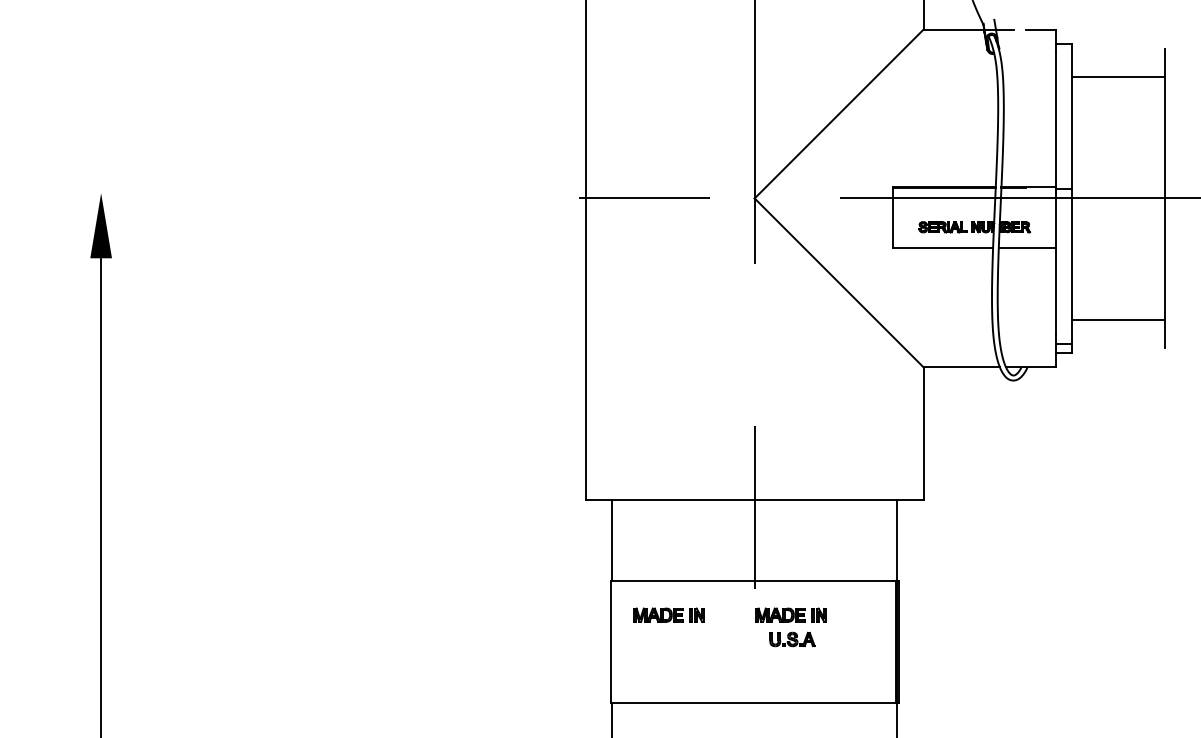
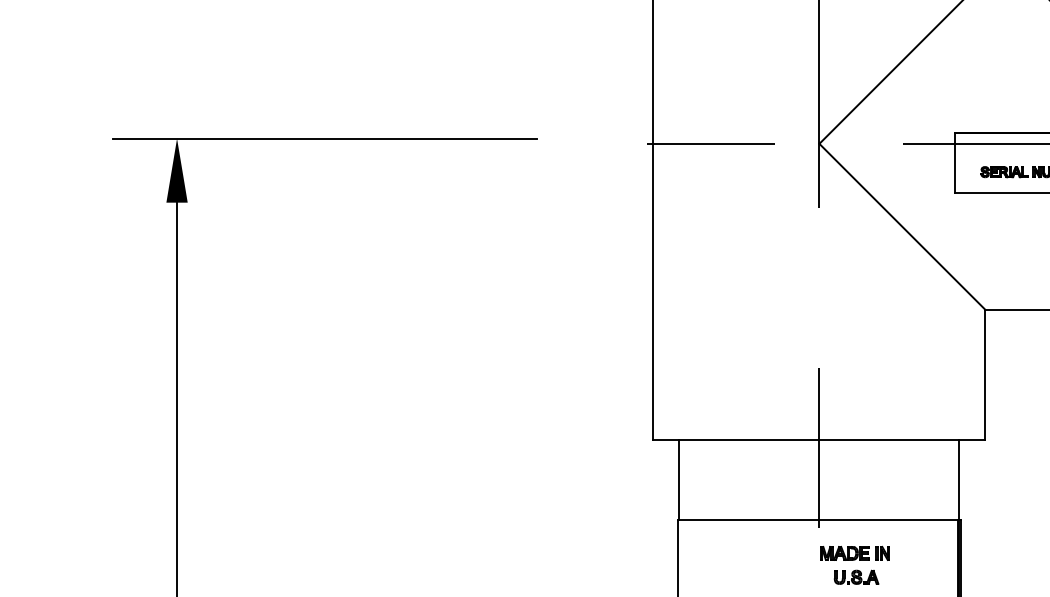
line: (251, 193) -> (324, 138), added
part: (668, 614) -> (734, 552), removed

